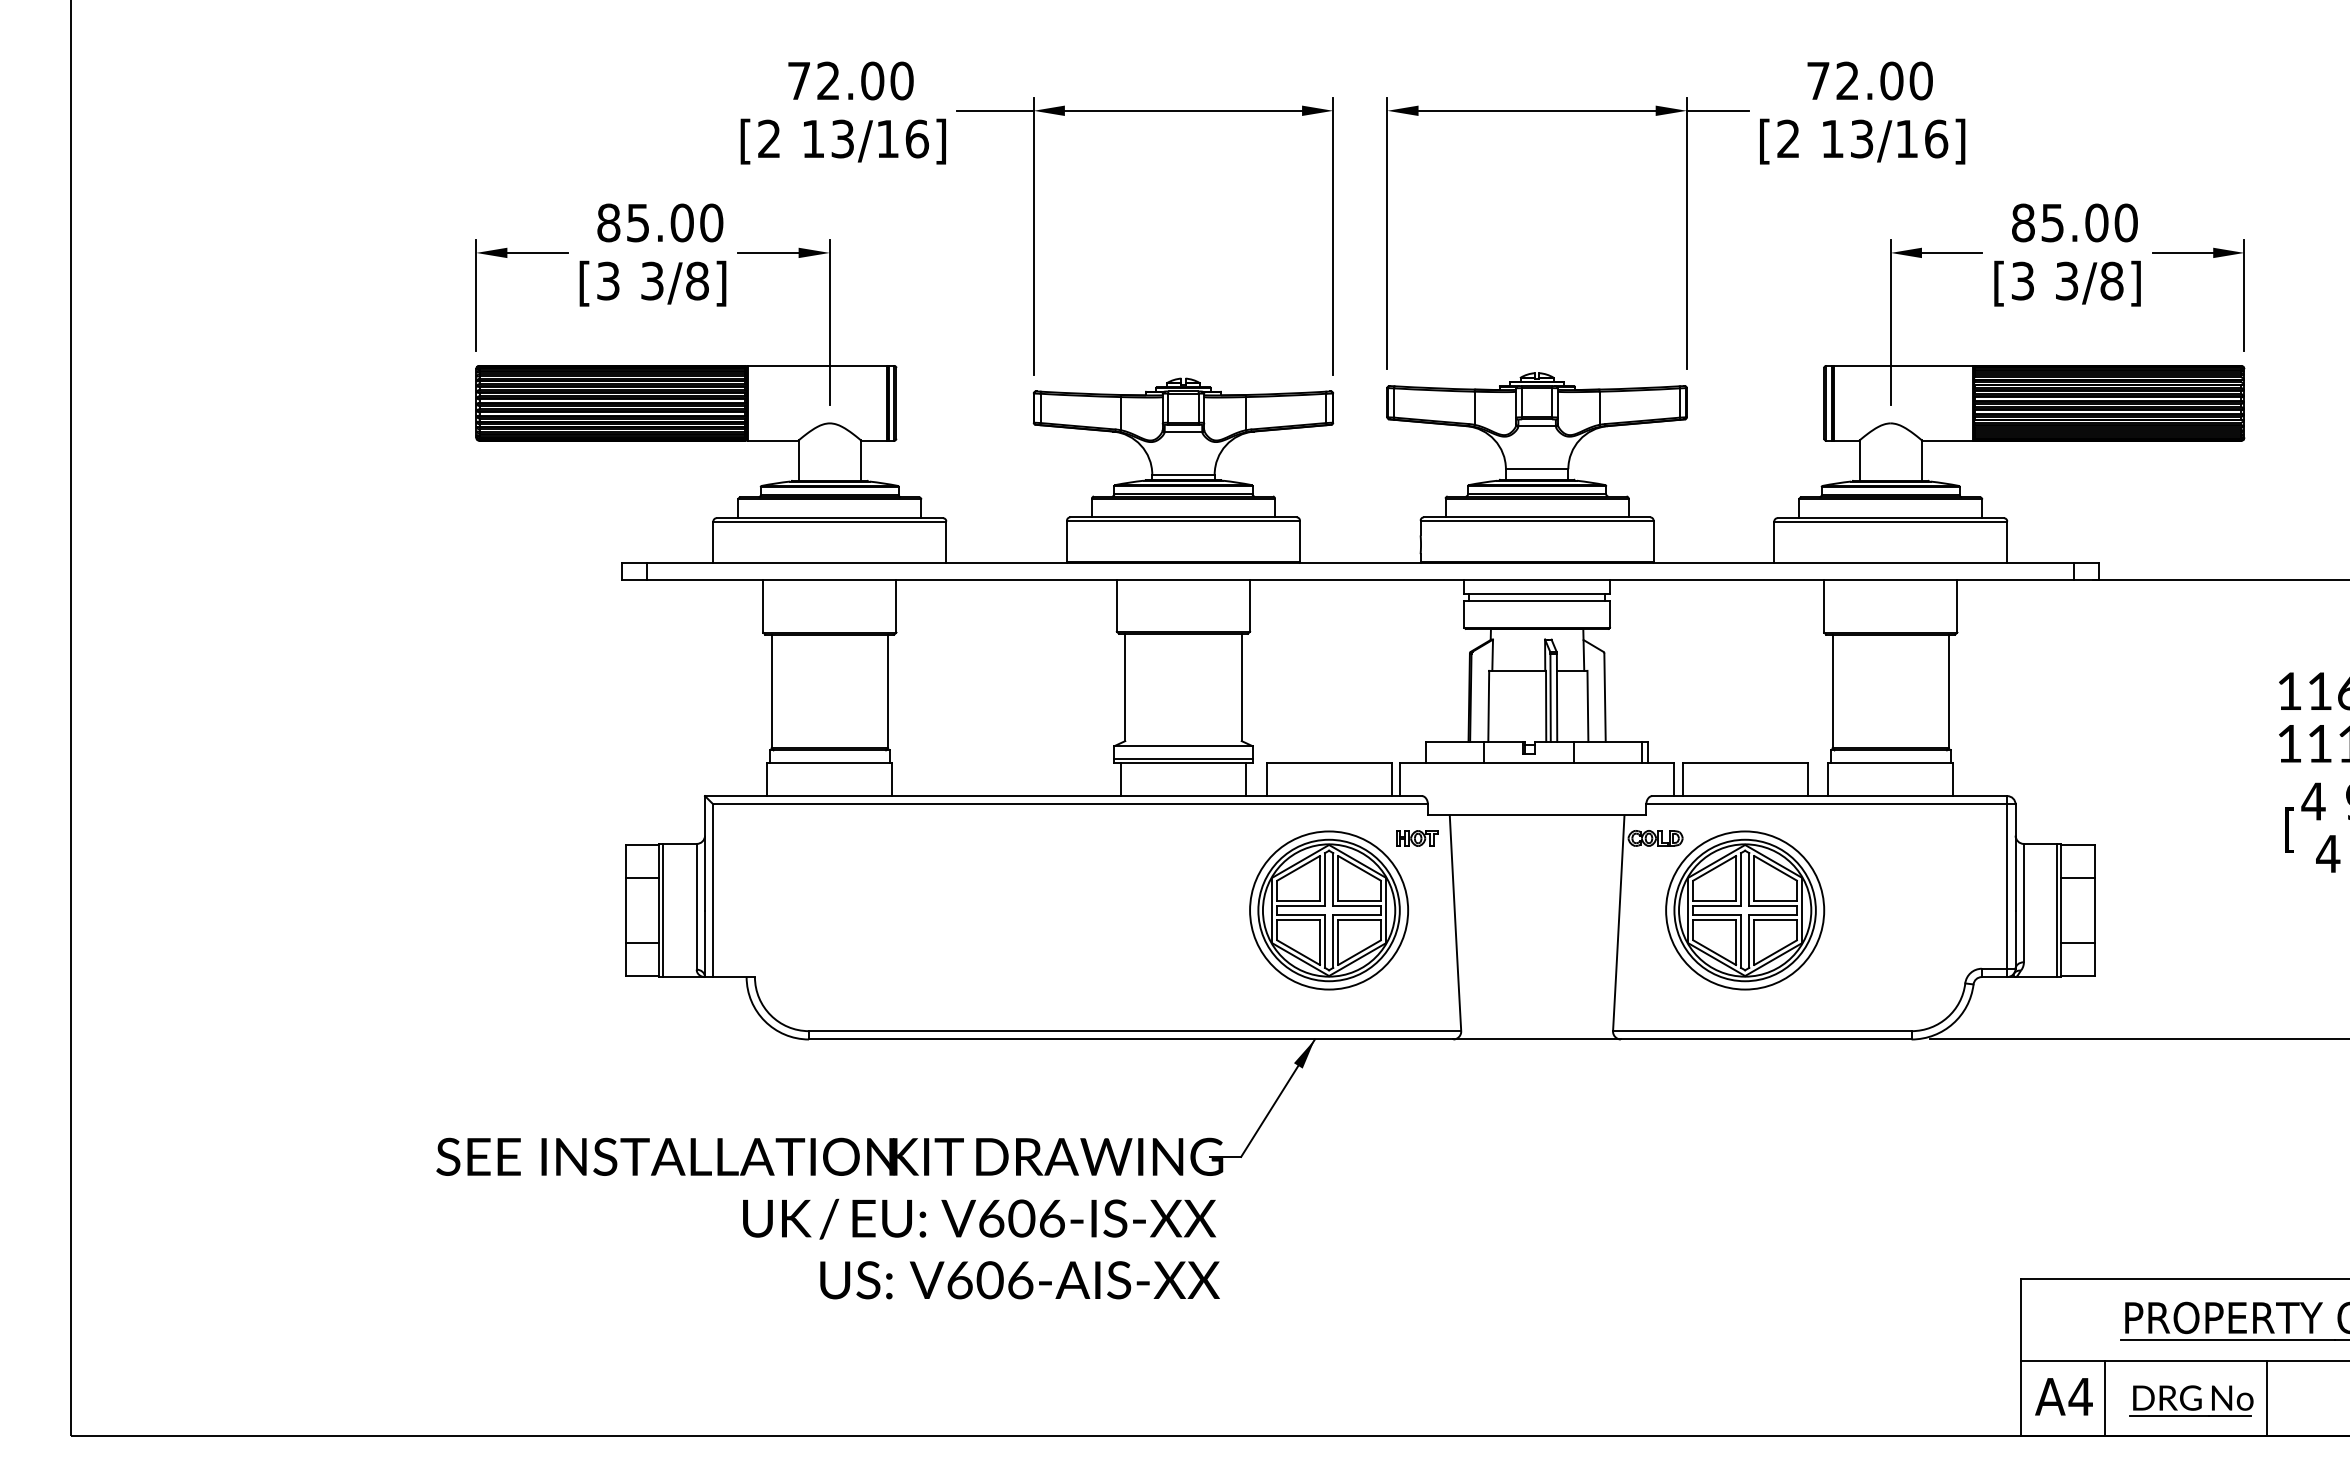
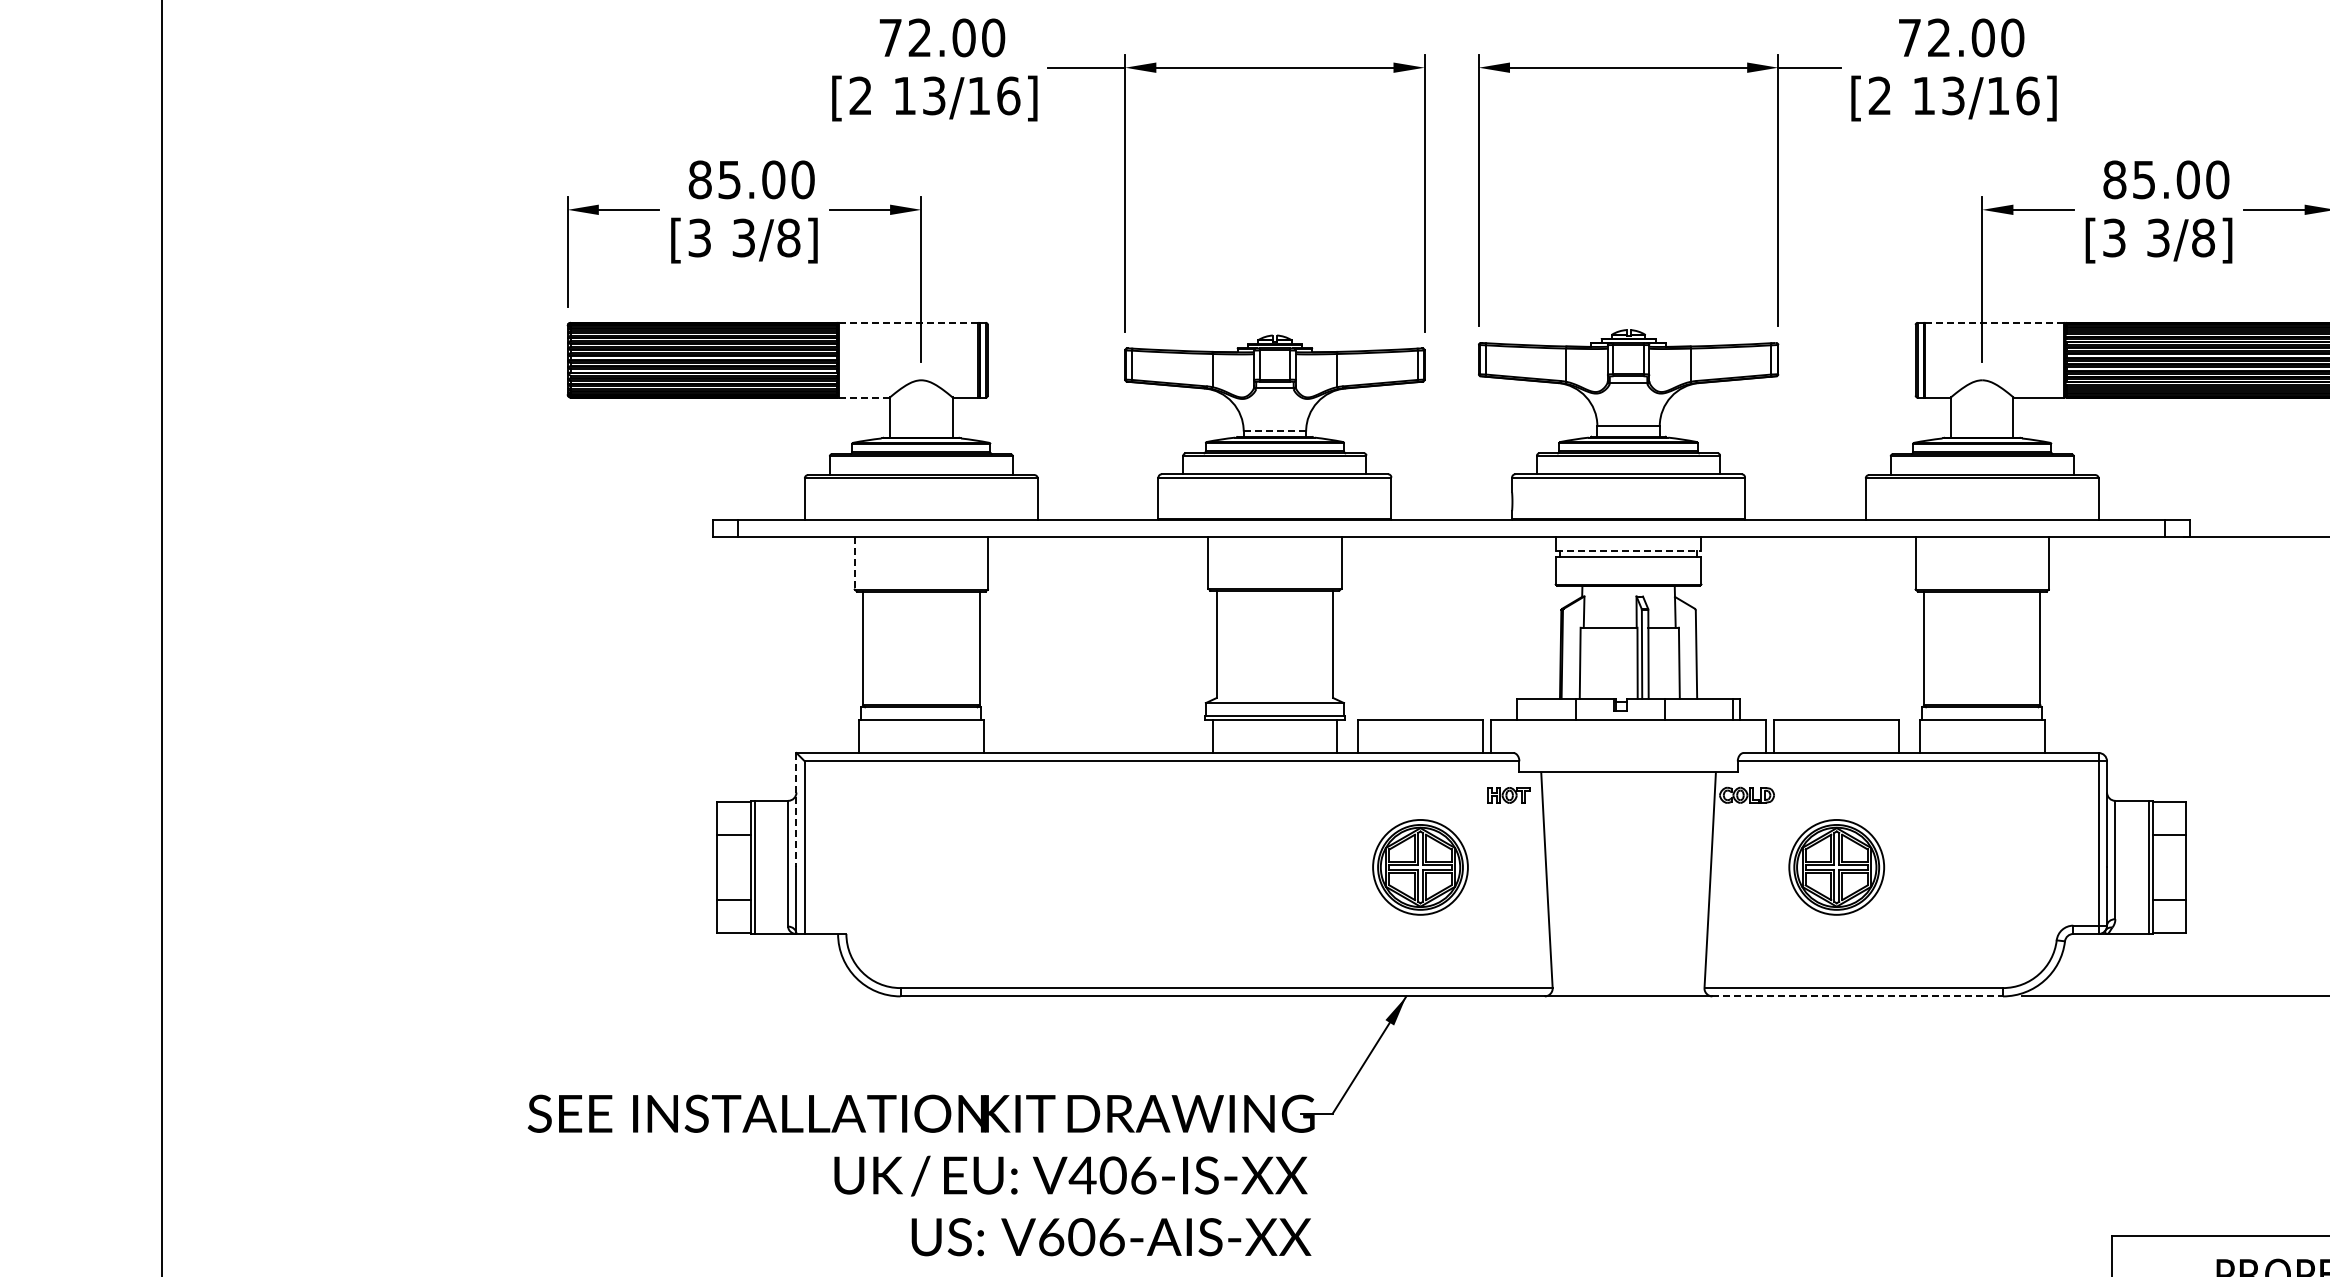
line: (817, 365) -> (908, 322), solid -> dashed
line: (1902, 365) -> (1993, 322), solid -> dashed
line: (773, 440) -> (864, 397), solid -> dashed
line: (1183, 474) -> (1274, 431), solid -> dashed
line: (1537, 593) -> (1628, 550), solid -> dashed
line: (763, 606) -> (854, 563), solid -> dashed
line: (705, 853) -> (796, 810), solid -> dashed
part: (1328, 910) -> (1419, 867), size x0.6
part: (1745, 910) -> (1836, 867), size x0.6
line: (1766, 1039) -> (1857, 996), solid -> dashed
text: (991, 1218) -> (1082, 1175), V606-IS-XX -> V406-IS-XX

